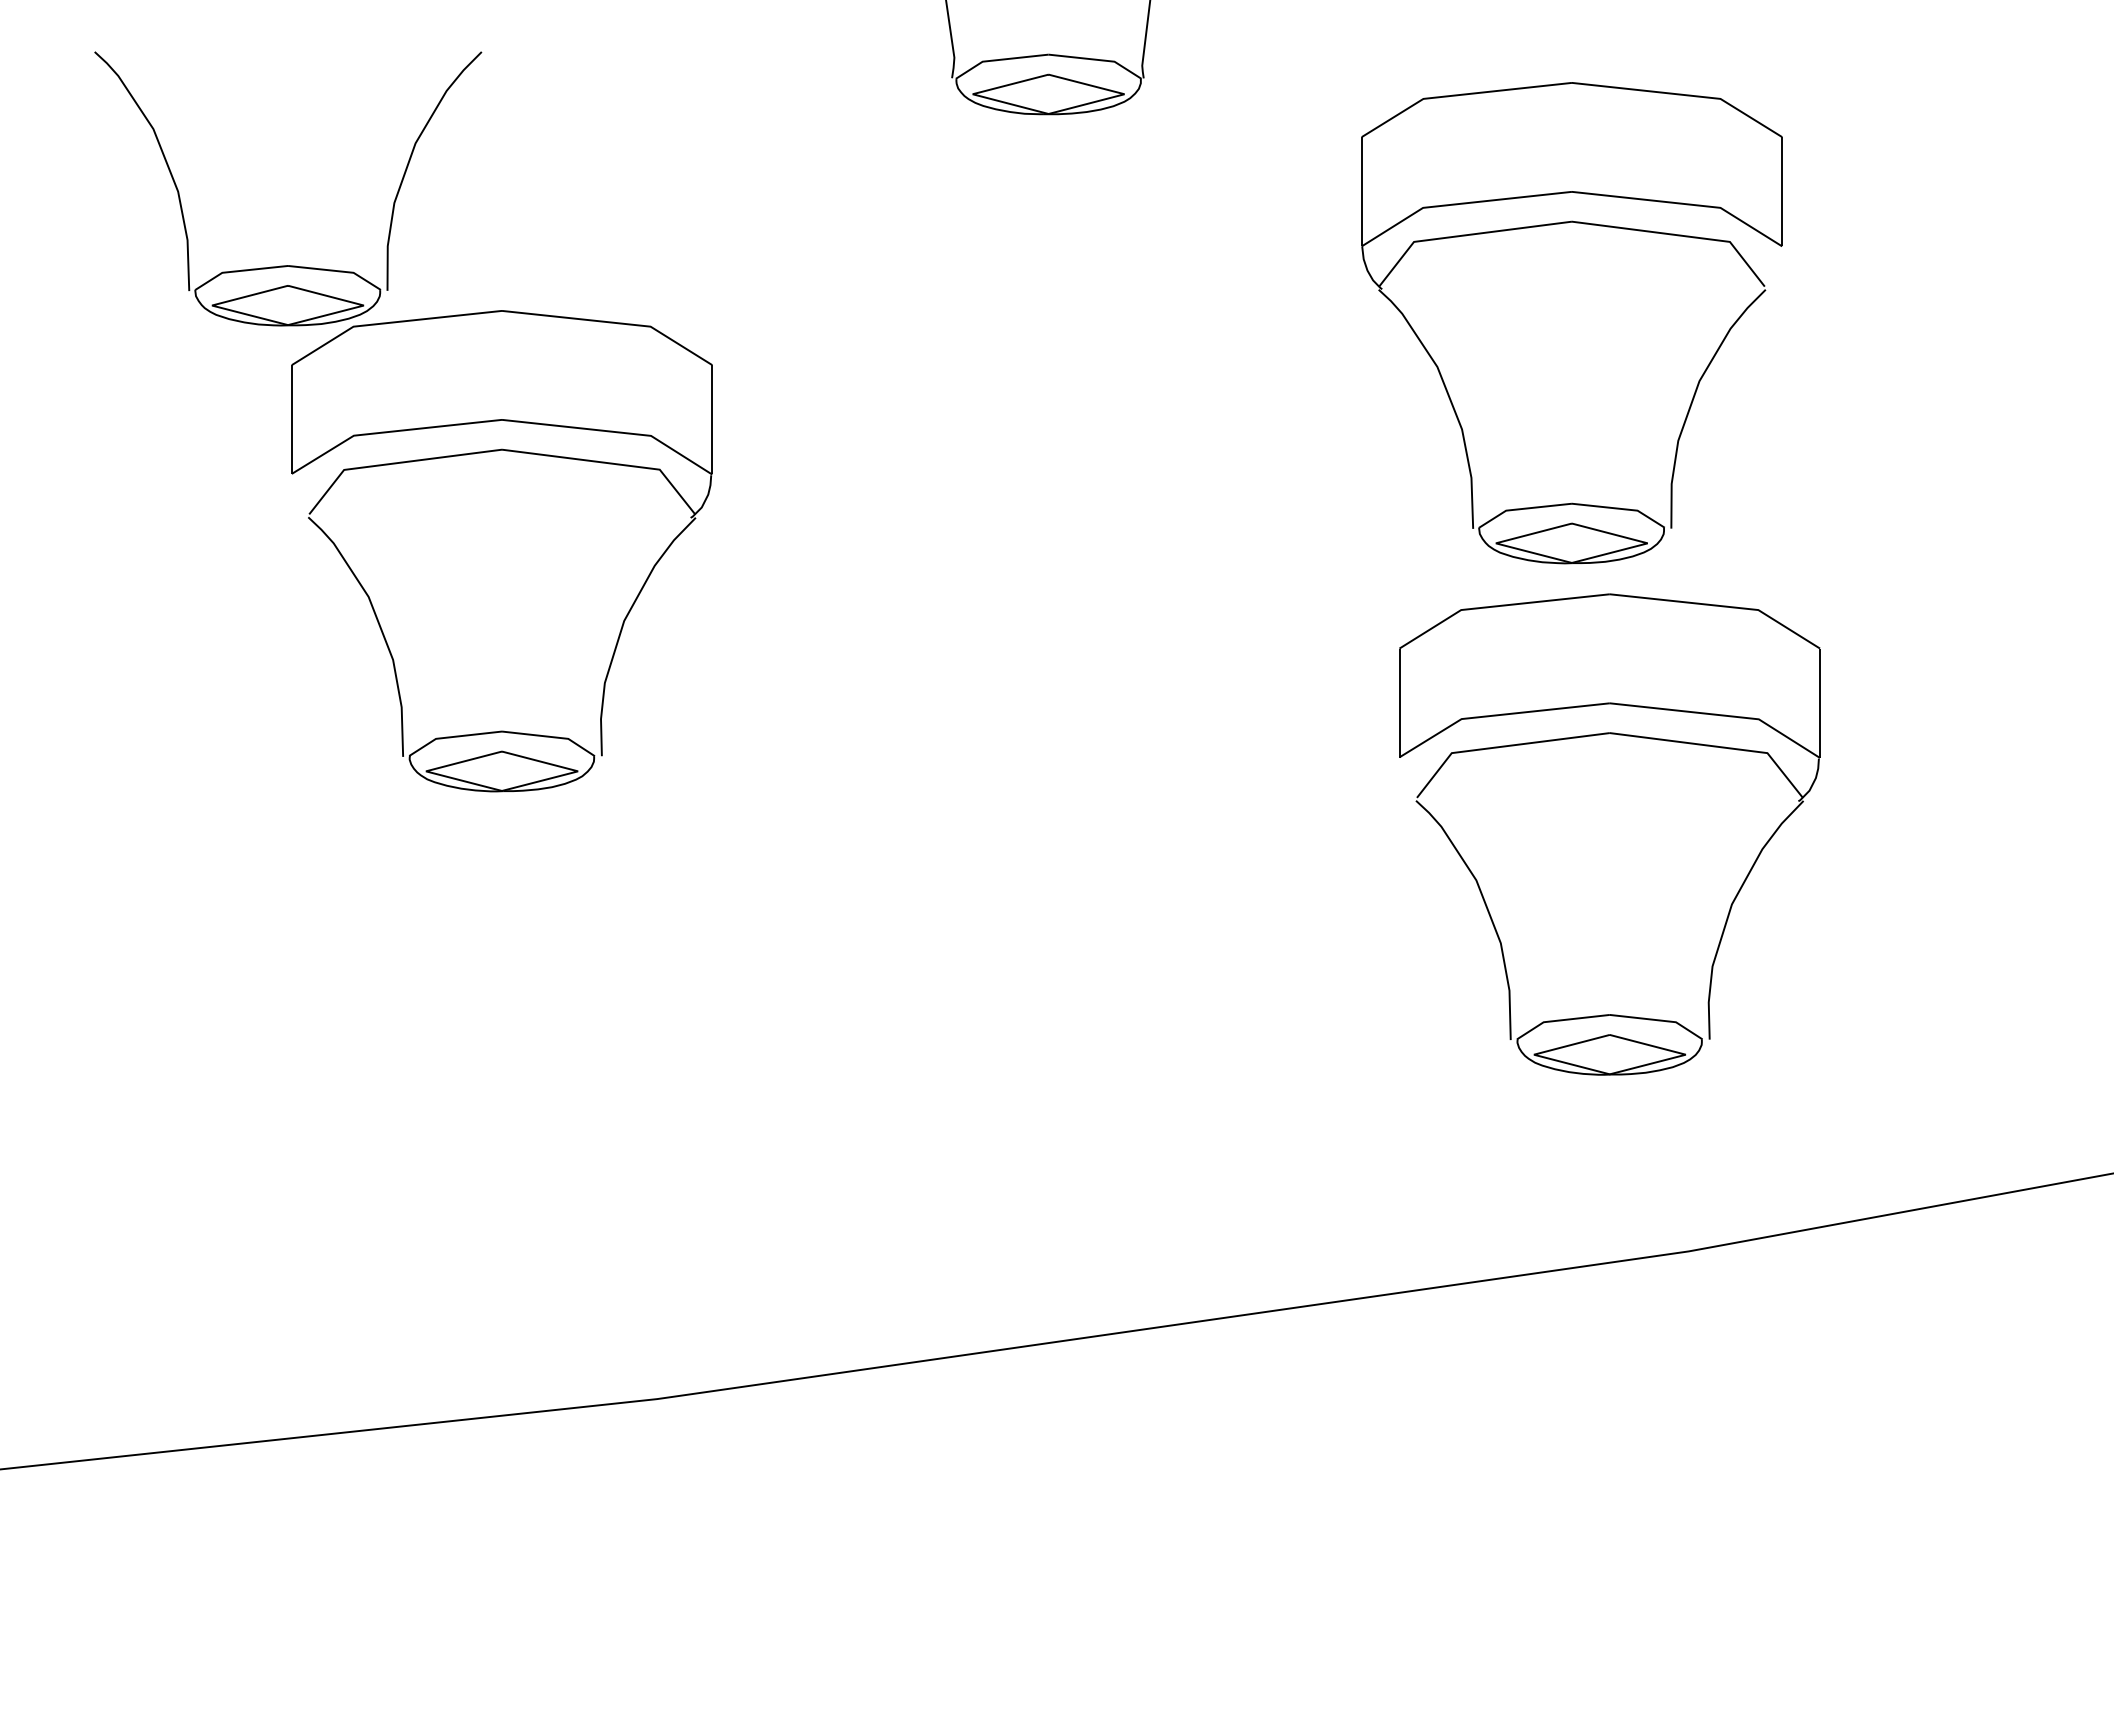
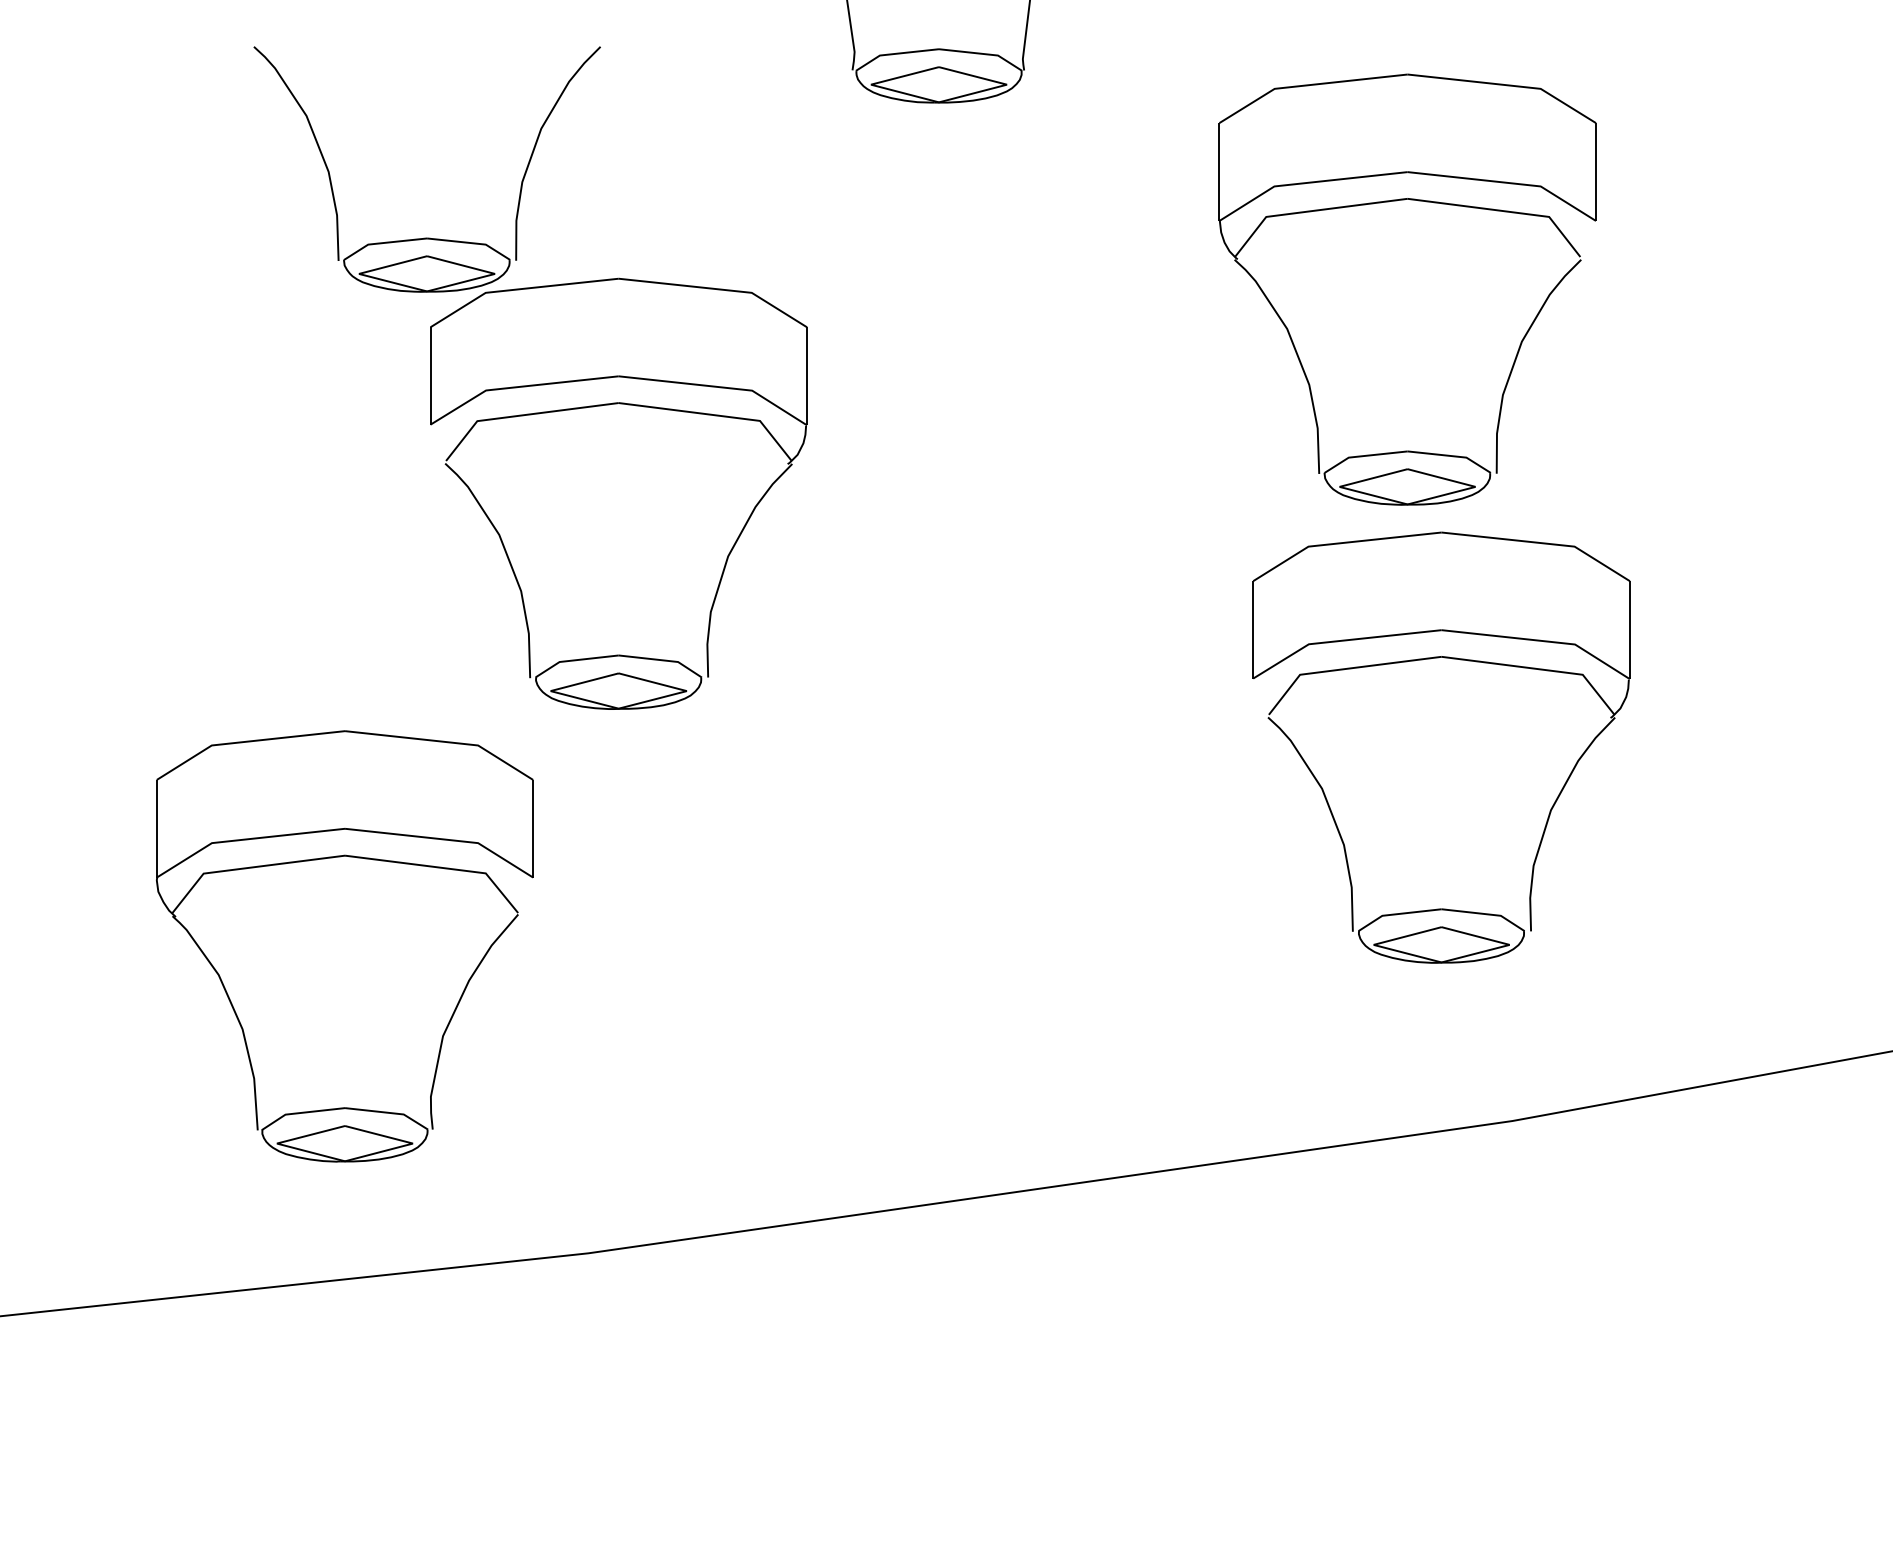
part: (403, 421) -> (530, 377), moved
part: (368, 958) -> (329, 858), added

